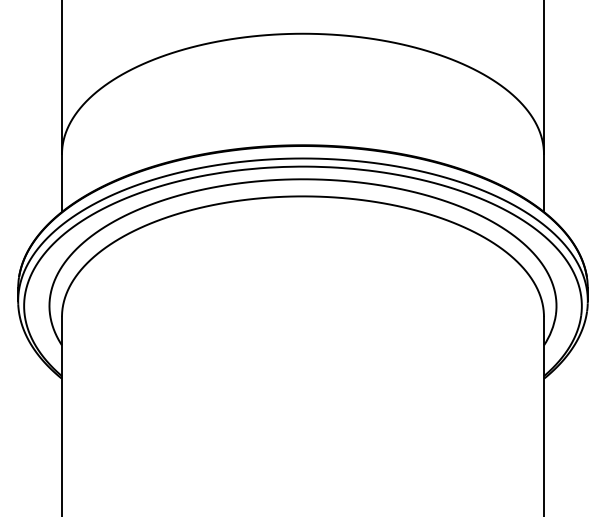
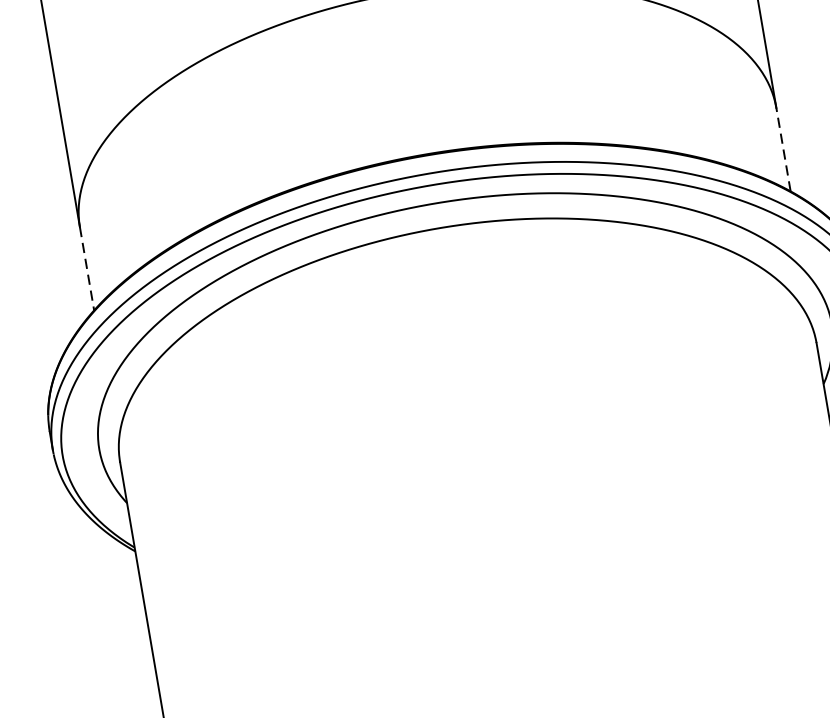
line: (61, 183) -> (86, 269), solid -> dashed
line: (544, 183) -> (784, 150), solid -> dashed

